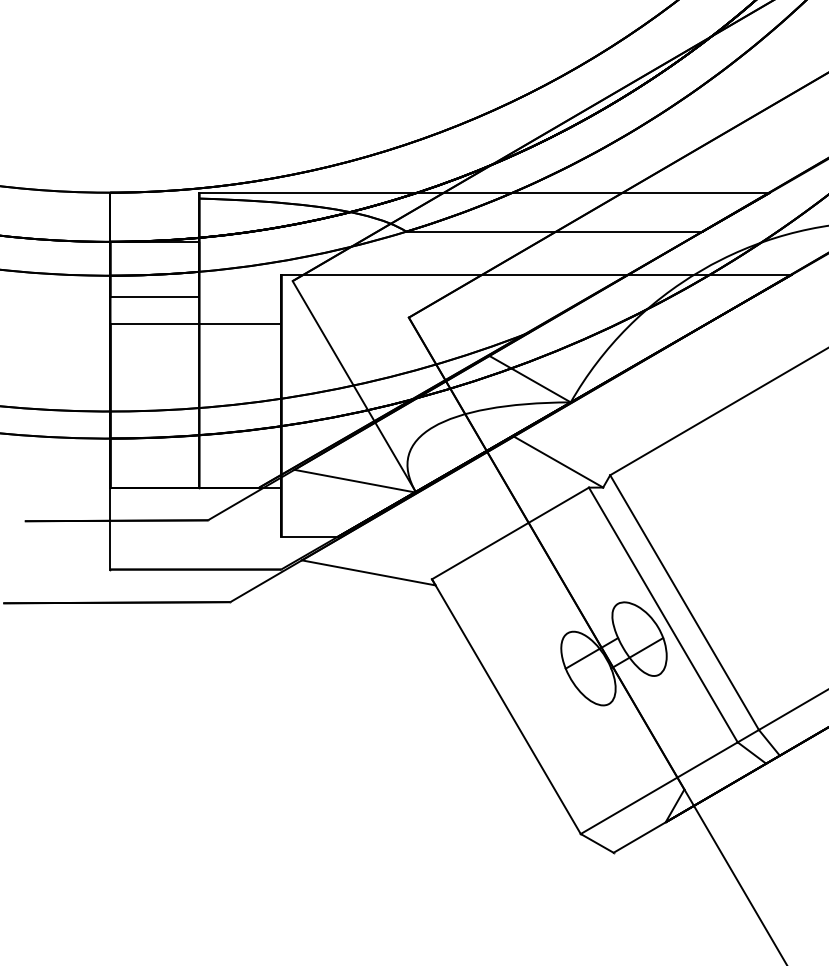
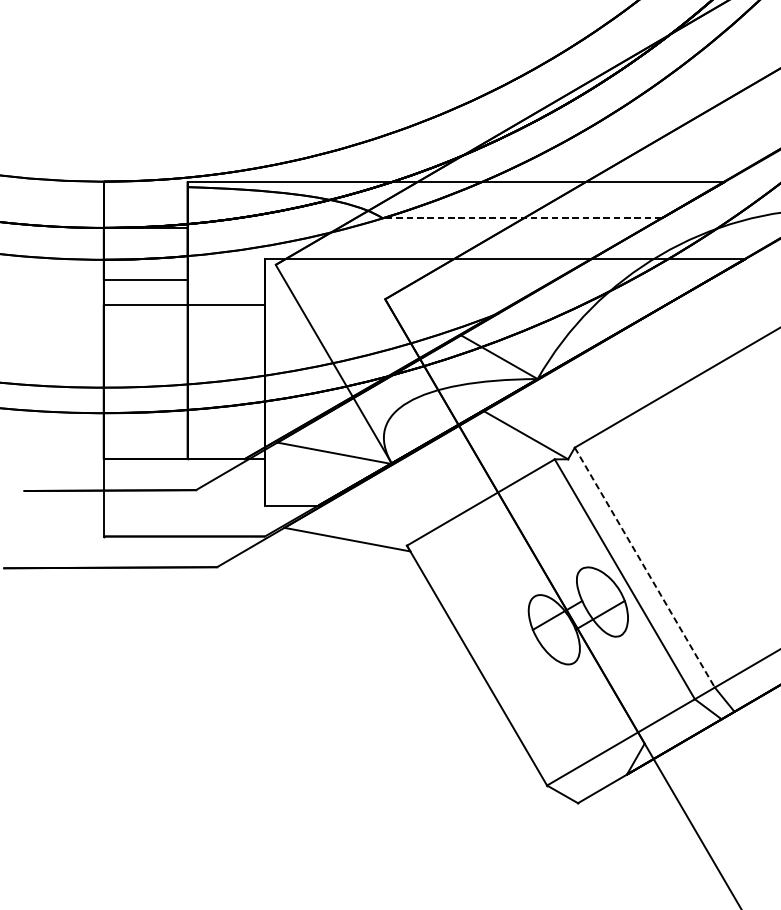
line: (553, 231) -> (521, 218), solid -> dashed
line: (684, 603) -> (644, 568), solid -> dashed

